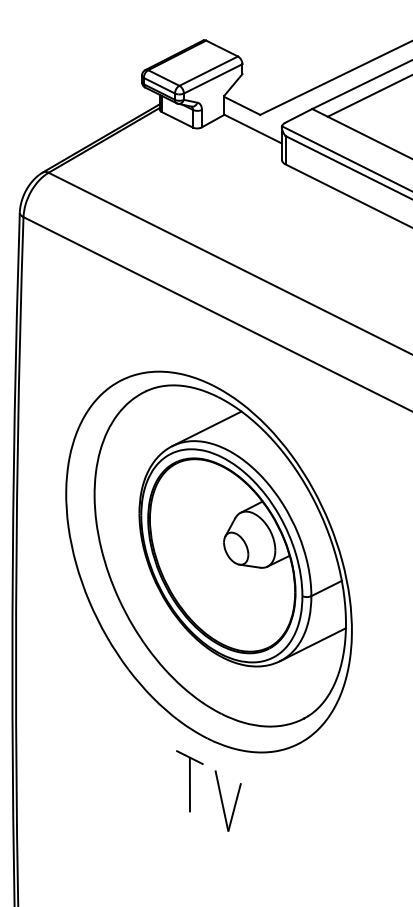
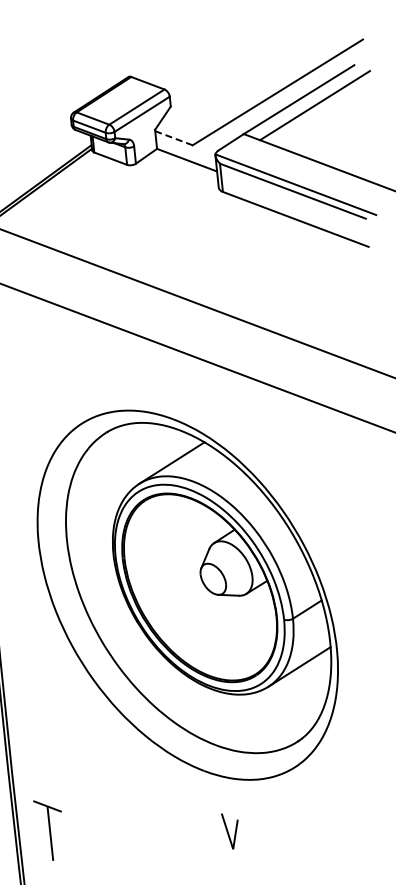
line: (242, 106) -> (174, 138), solid -> dashed
part: (189, 781) -> (49, 830), moved
part: (227, 800) -> (230, 830), size x0.6

